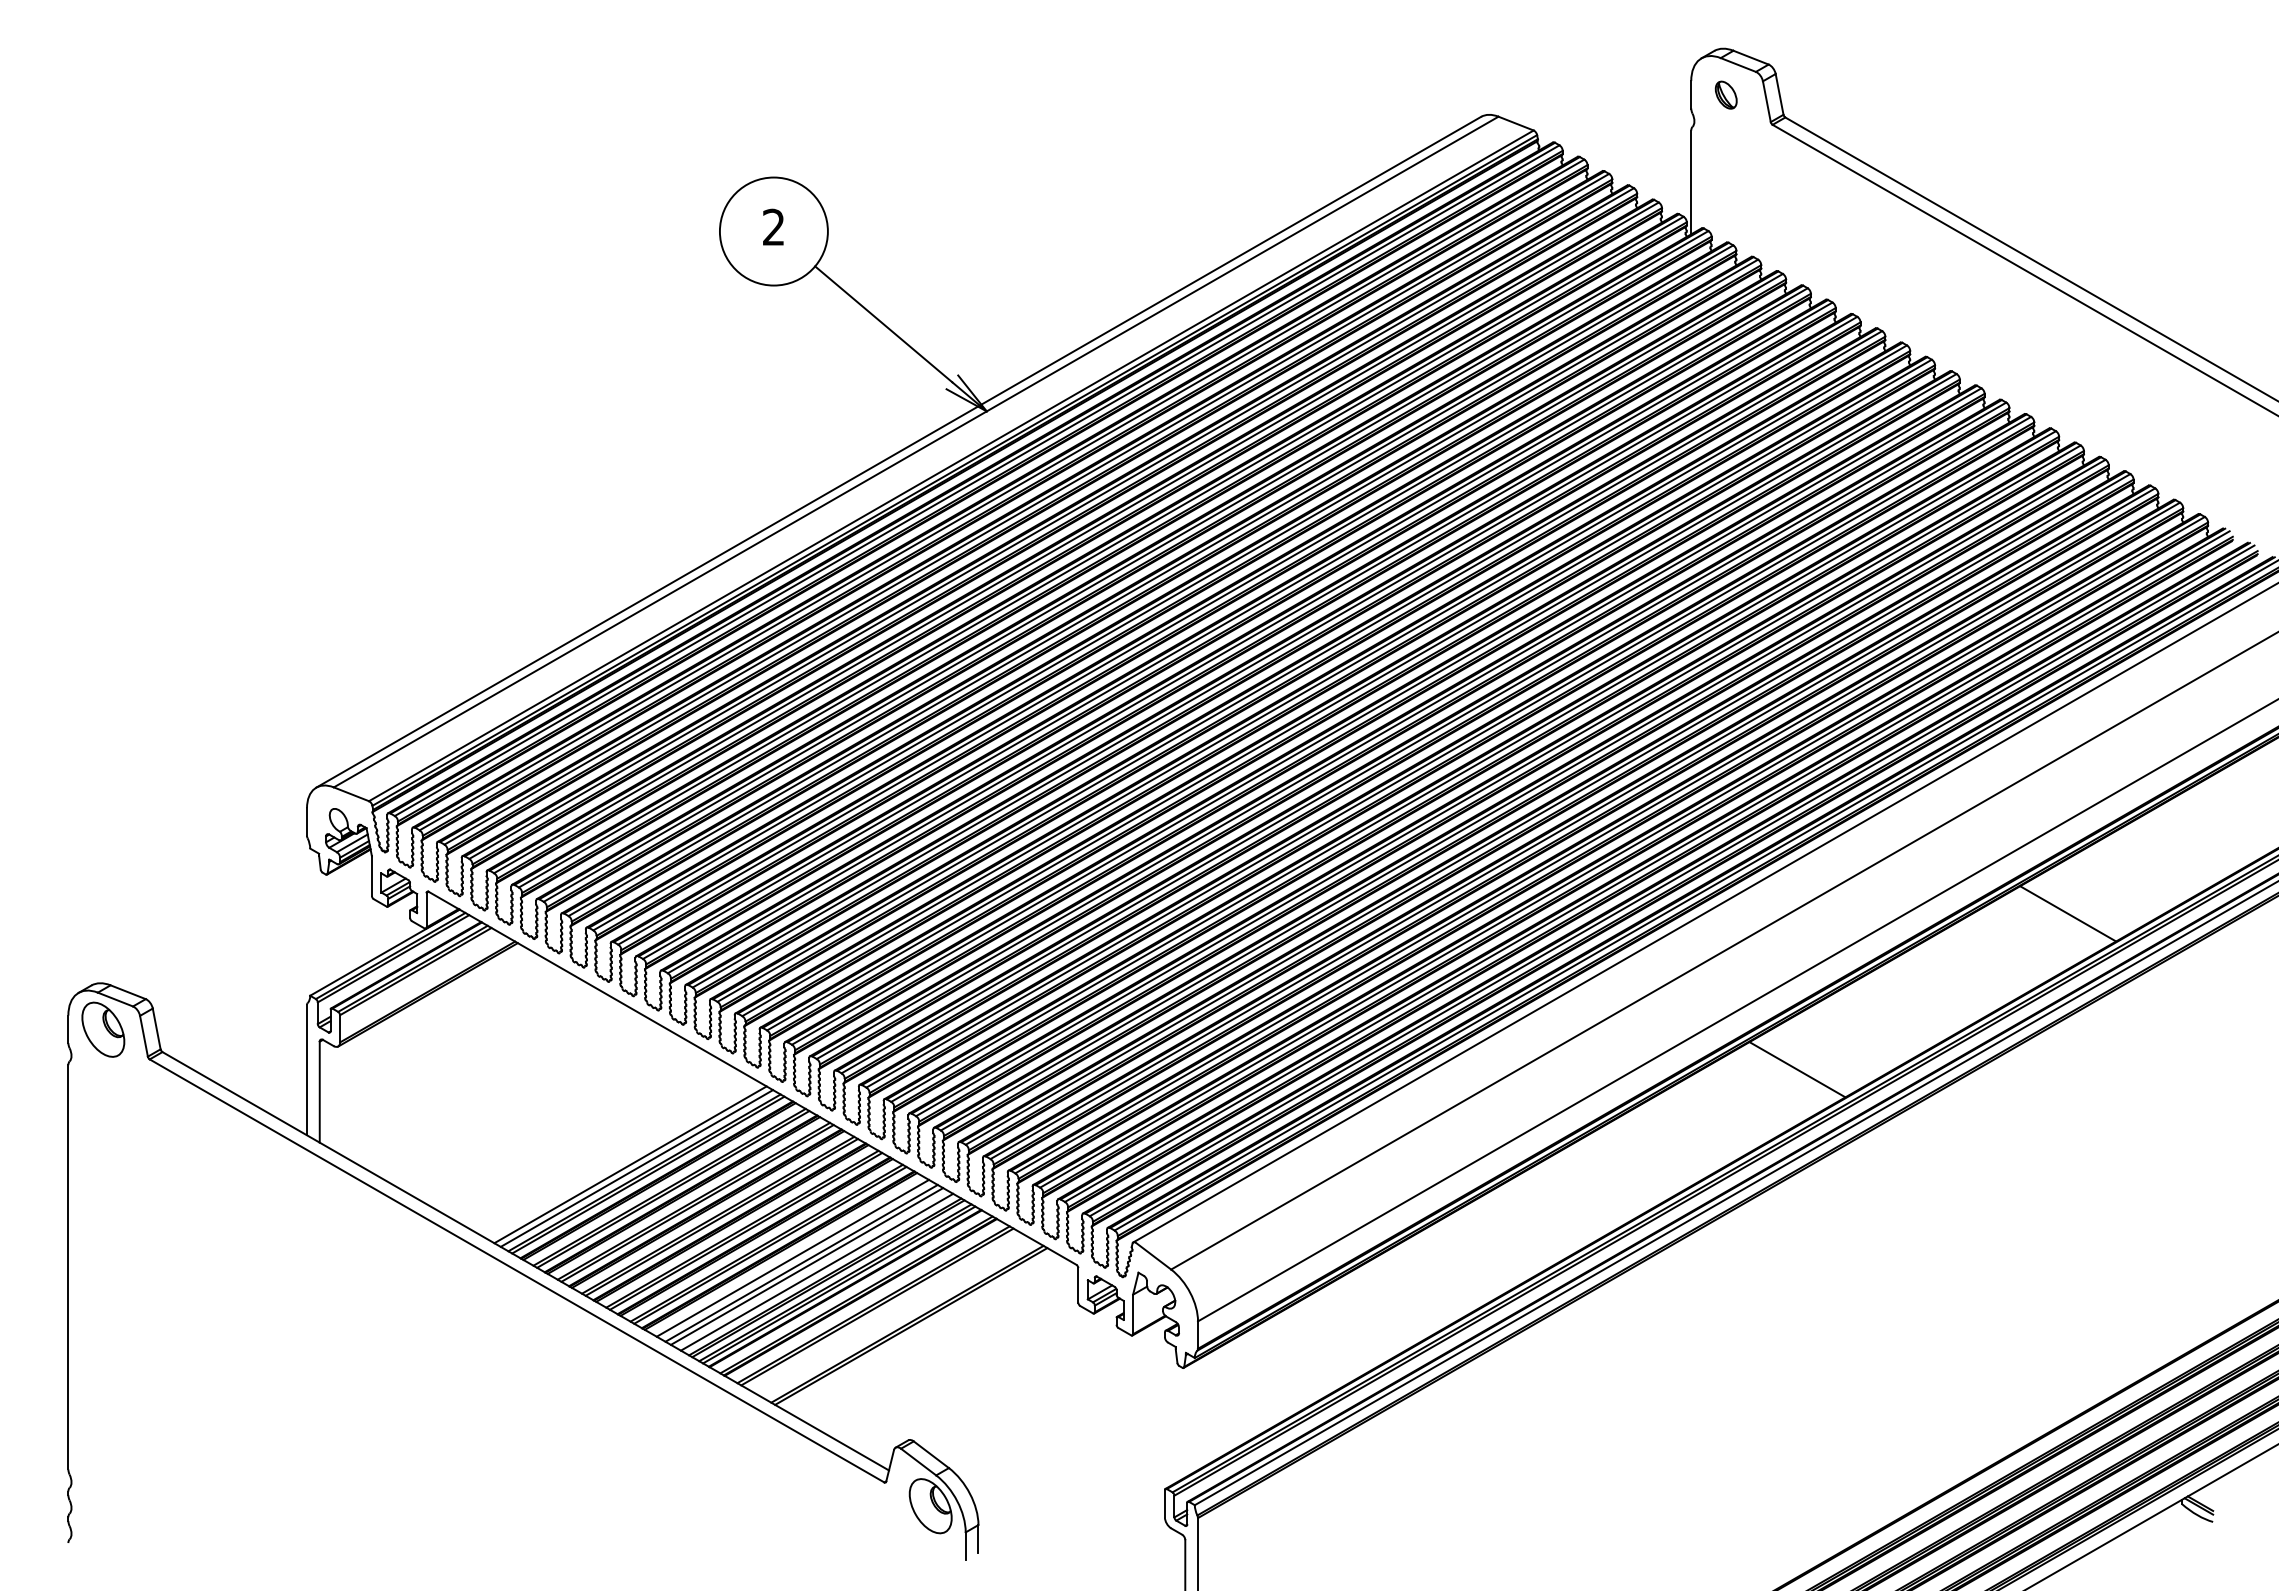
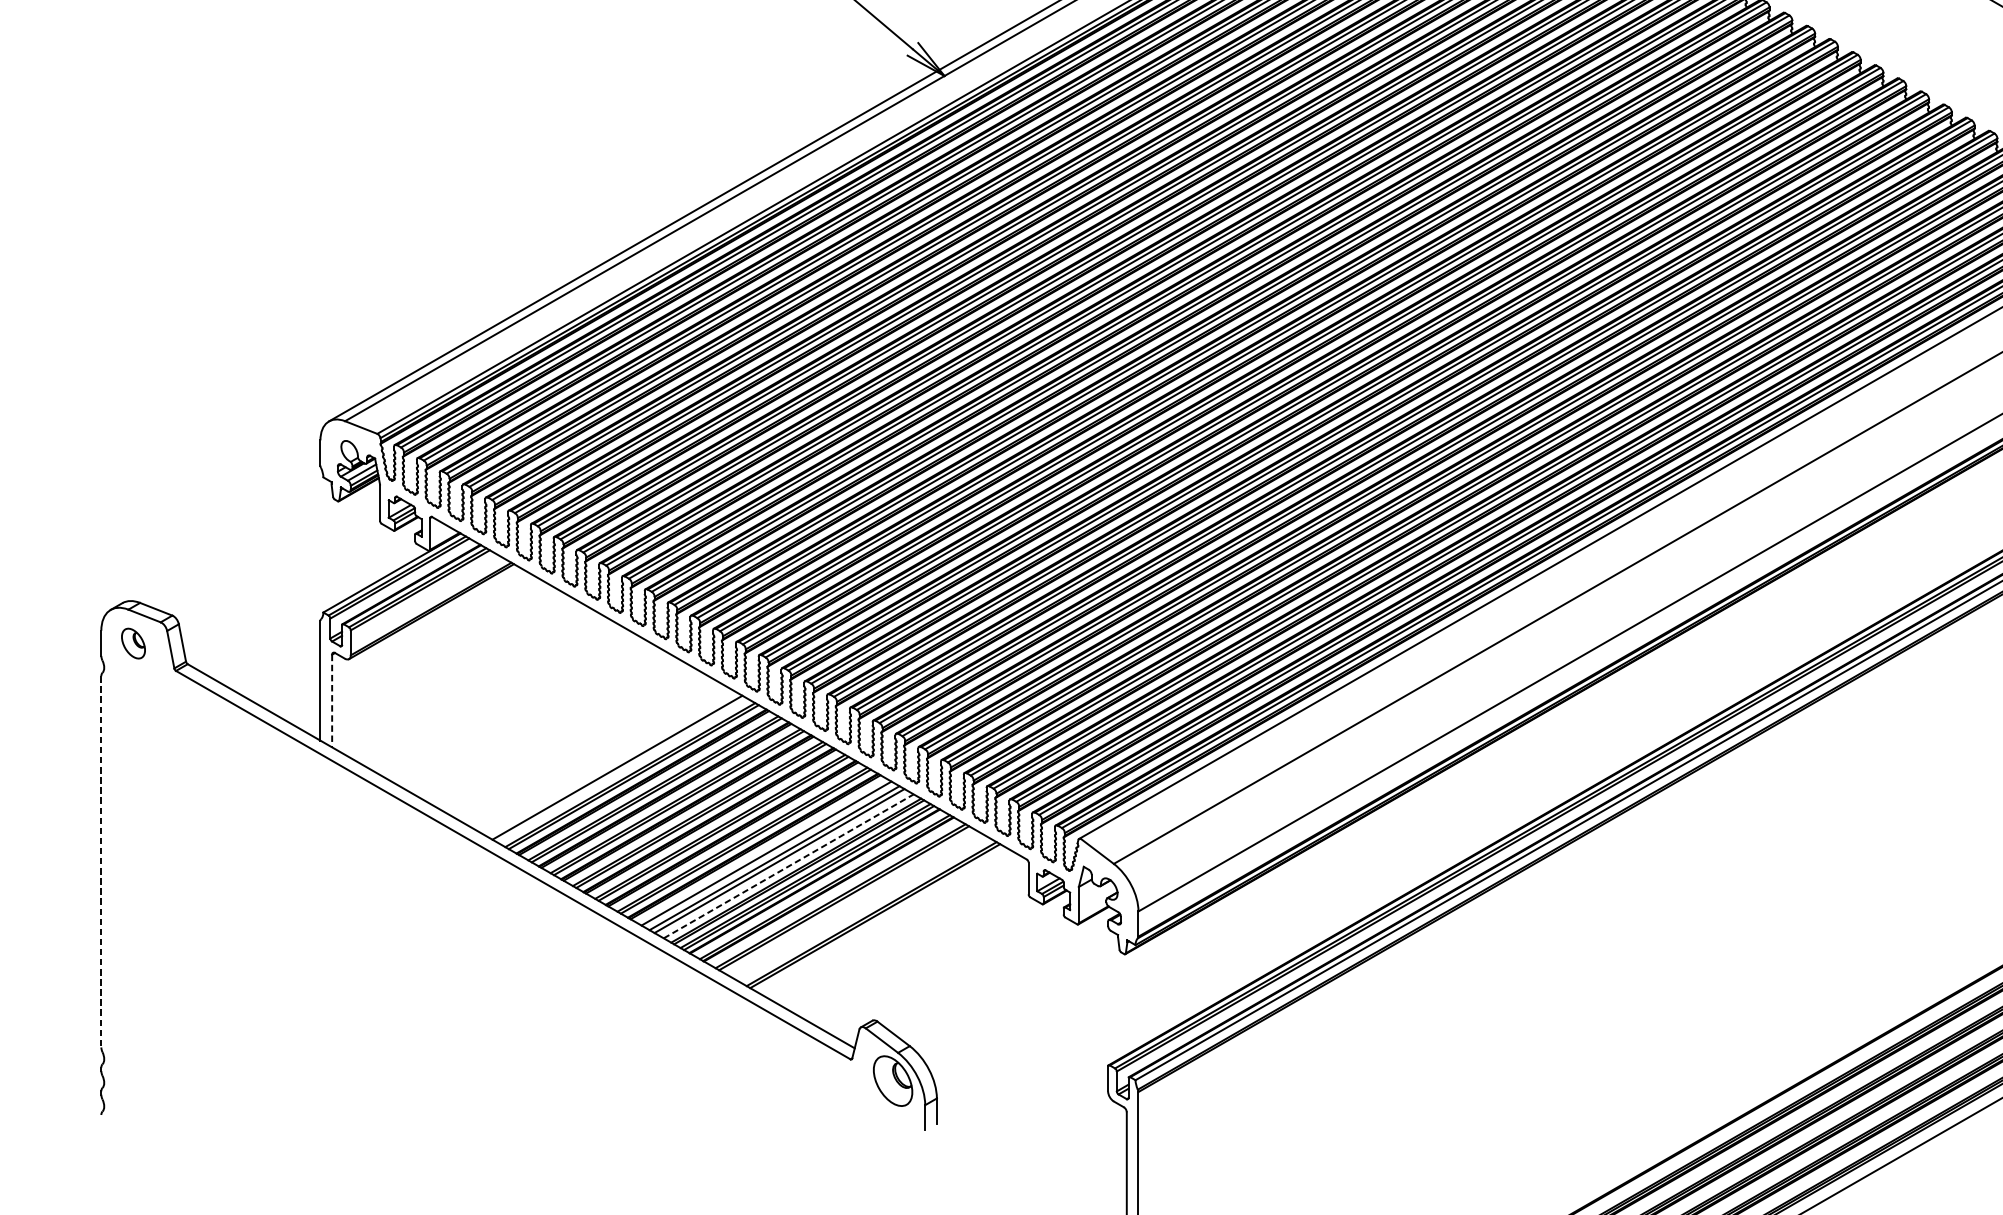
line: (2068, 913) -> (1937, 536), removed
part: (103, 1029) -> (133, 643), size x0.6
line: (1797, 1069) -> (1688, 680), removed
line: (319, 1092) -> (331, 701), solid -> dashed
line: (636, 1168) -> (622, 771), removed
line: (68, 1267) -> (101, 861), solid -> dashed
line: (817, 1272) -> (789, 866), solid -> dashed

